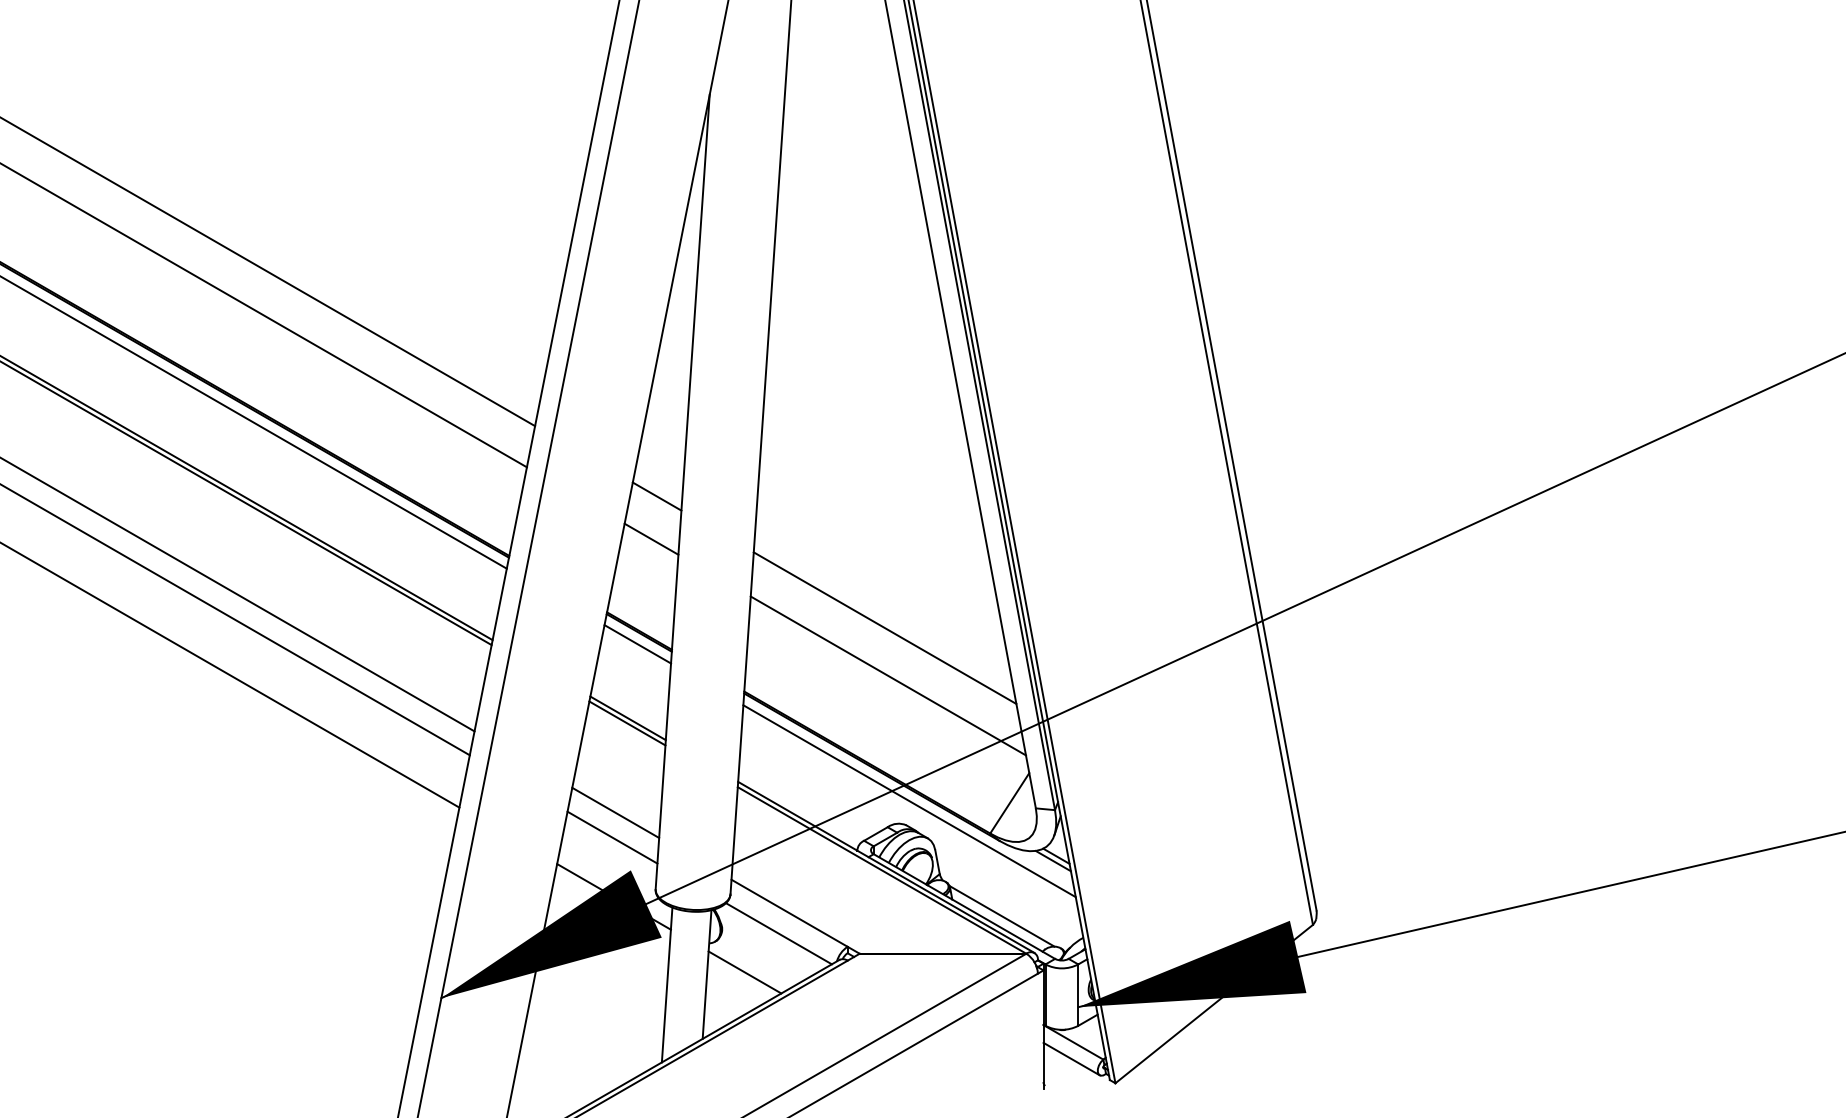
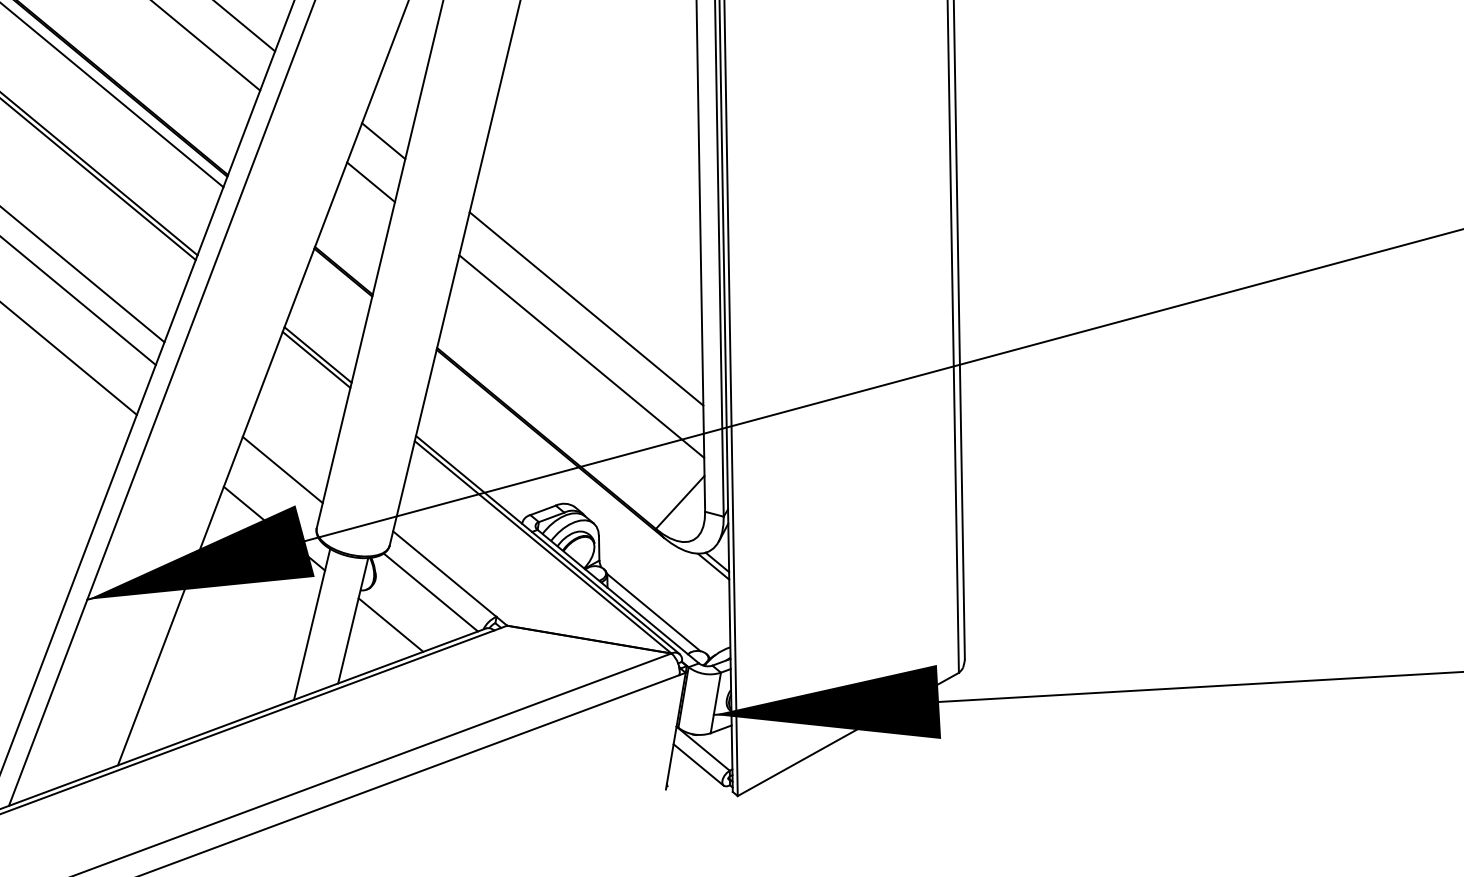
line: (637, 644) -> (339, 283), removed
line: (909, 801) -> (581, 483), removed
line: (615, 812) -> (289, 445), removed

